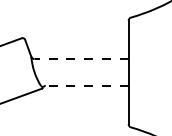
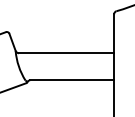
line: (81, 59) -> (66, 53), dashed -> solid
line: (86, 85) -> (71, 79), dashed -> solid

